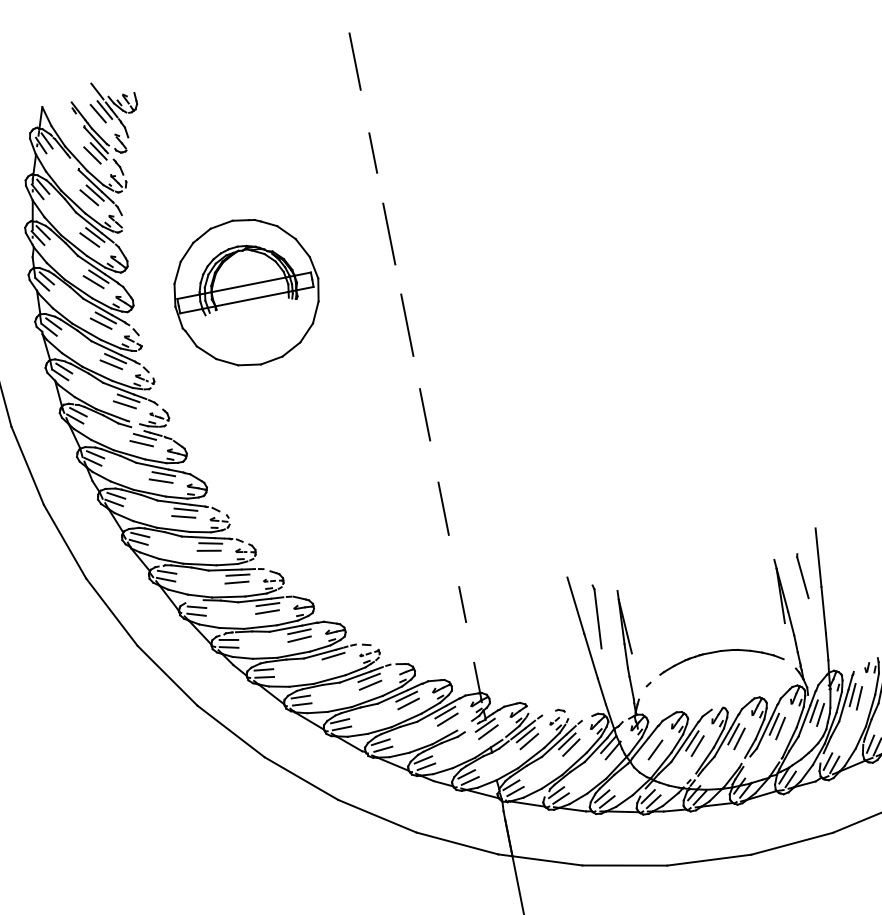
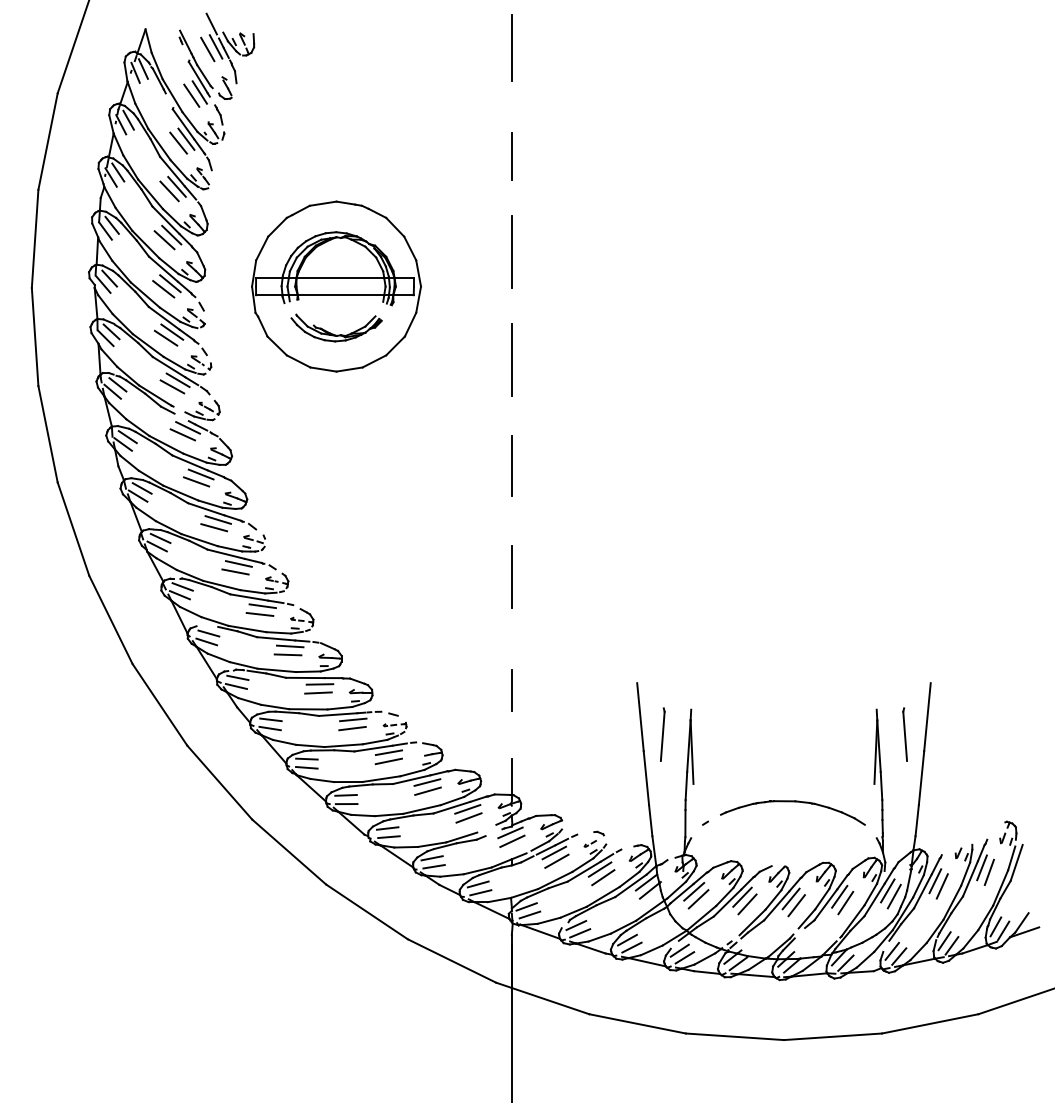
part: (252, 332) -> (333, 333), added
part: (597, 616) -> (662, 734), size x0.71
line: (334, 663) -> (352, 728), added
line: (650, 744) -> (694, 891), added

